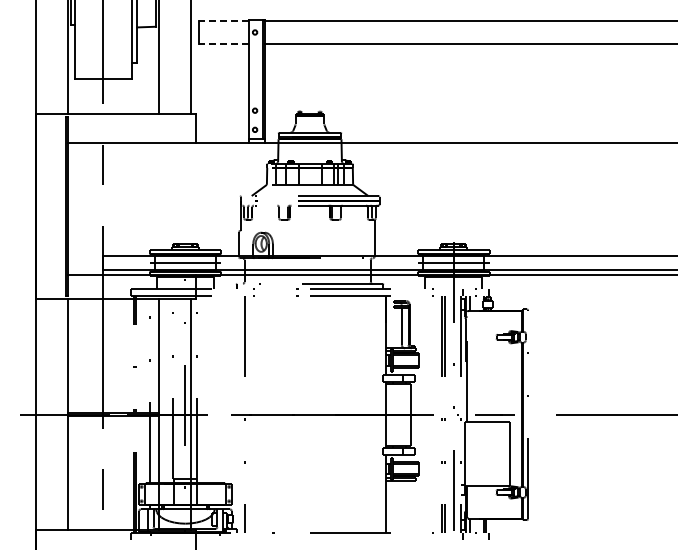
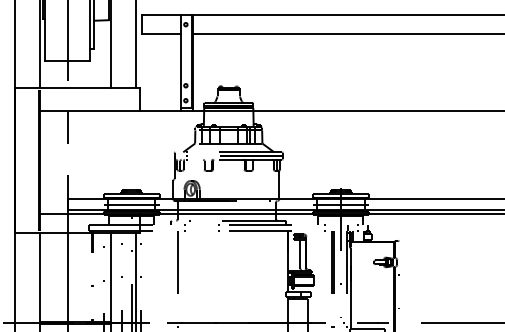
line: (223, 20) -> (161, 15), dashed -> solid
line: (223, 44) -> (161, 34), dashed -> solid

